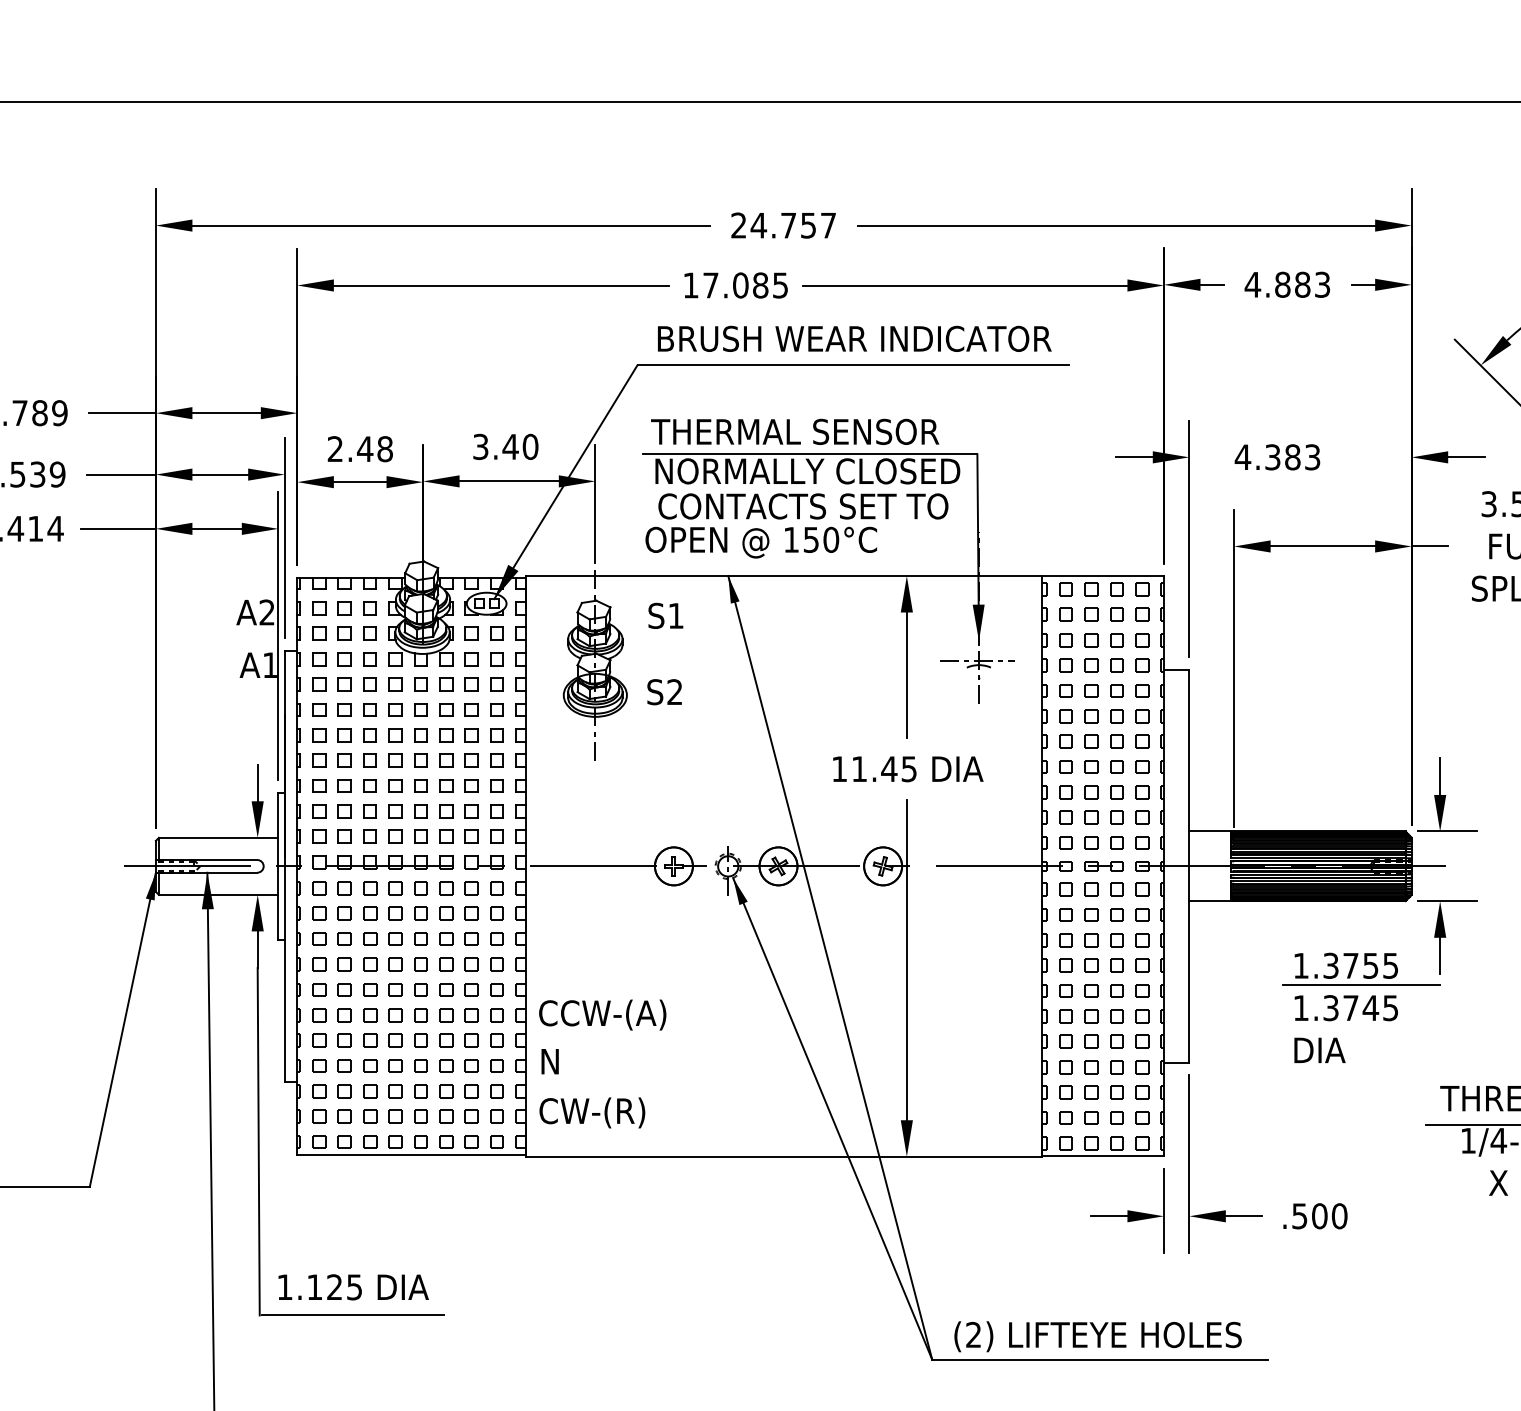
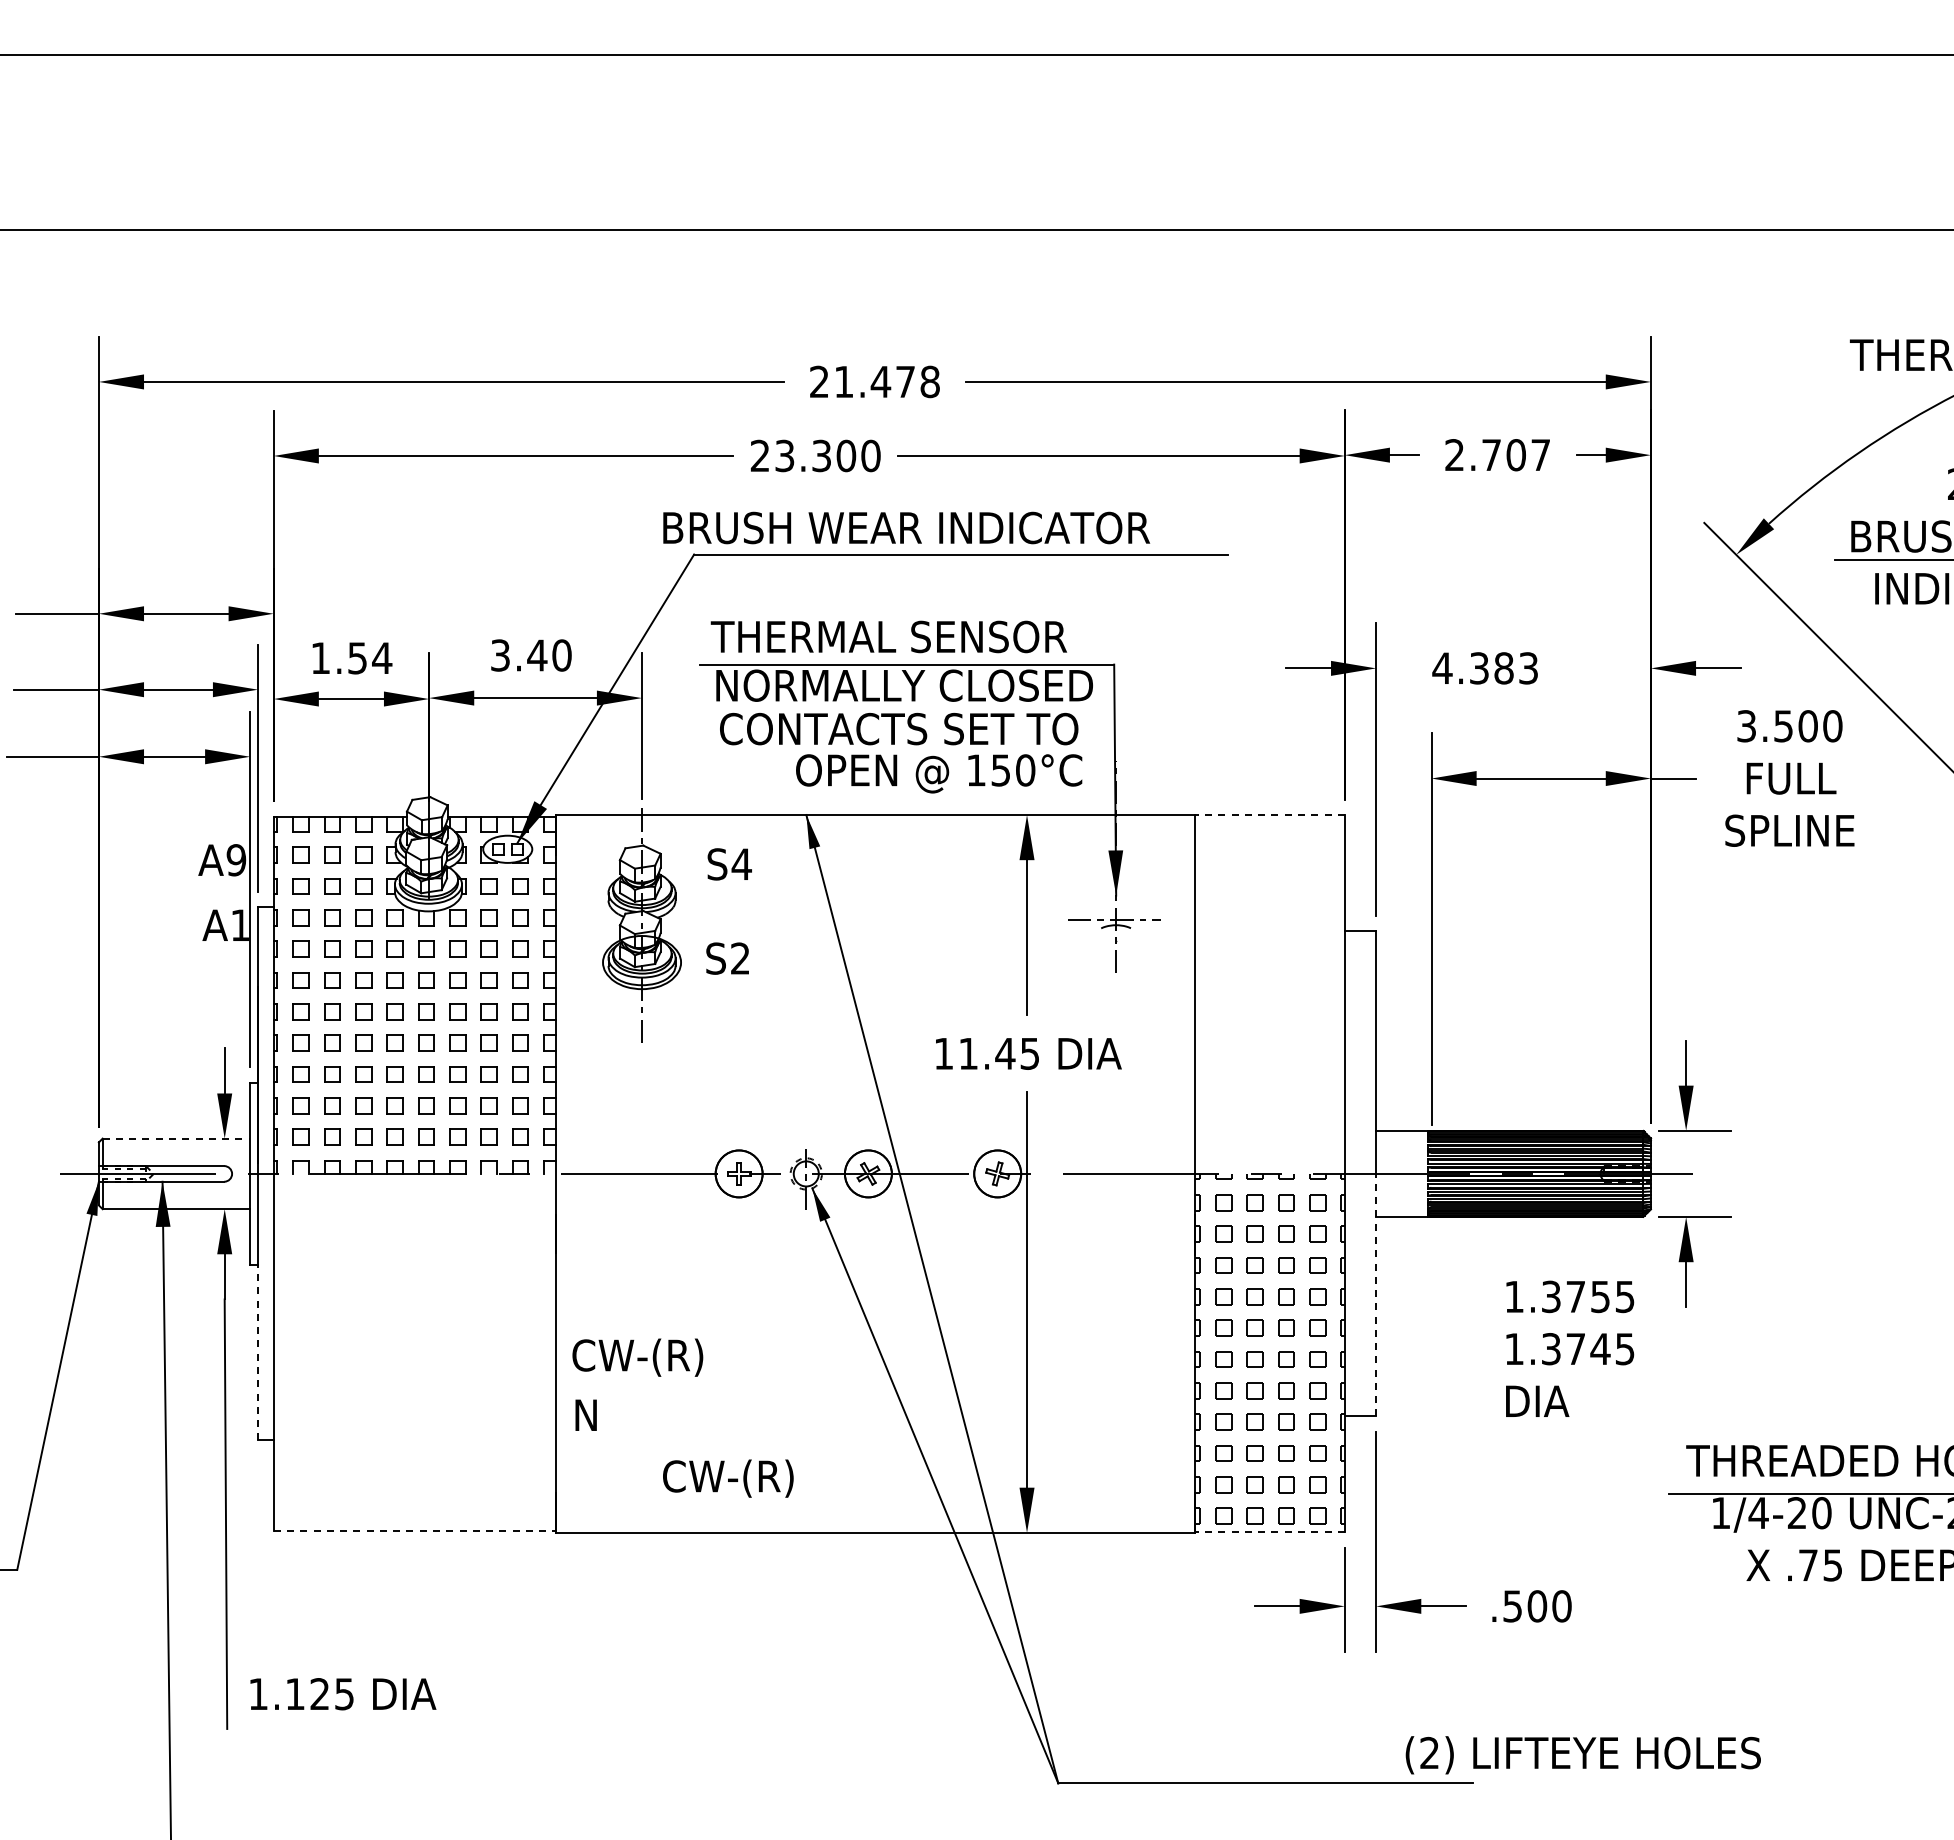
text: (793, 225) -> (886, 381), 24.757 -> 21.478
text: (735, 285) -> (815, 455), 17.085 -> 23.300
text: (1287, 285) -> (1497, 455), 4.883 -> 2.707
text: (854, 338) -> (906, 527), moved
text: (360, 449) -> (351, 658), 2.48 -> 1.54
text: (761, 542) -> (939, 773), moved
line: (1103, 576) -> (1269, 815), solid -> dashed
text: (267, 612) -> (236, 860), A2 -> A9
text: (675, 615) -> (741, 863), S1 -> S4
hatch: (1103, 724) -> (1269, 998), removed
line: (218, 837) -> (176, 1138), solid -> dashed
line: (1189, 963) -> (1376, 1294), solid -> dashed
line: (1361, 984) -> (1589, 1320), removed
hatch: (411, 1006) -> (414, 1347), removed
line: (285, 1010) -> (258, 1352), solid -> dashed
text: (612, 1014) -> (663, 1357), CCW-(A) -> CW-(R)
text: (592, 1112) -> (728, 1478), moved
line: (412, 1154) -> (415, 1530), solid -> dashed
line: (1103, 1156) -> (1269, 1532), solid -> dashed
line: (353, 1315) -> (342, 1728), removed
text: (1097, 1336) -> (1582, 1755), moved

